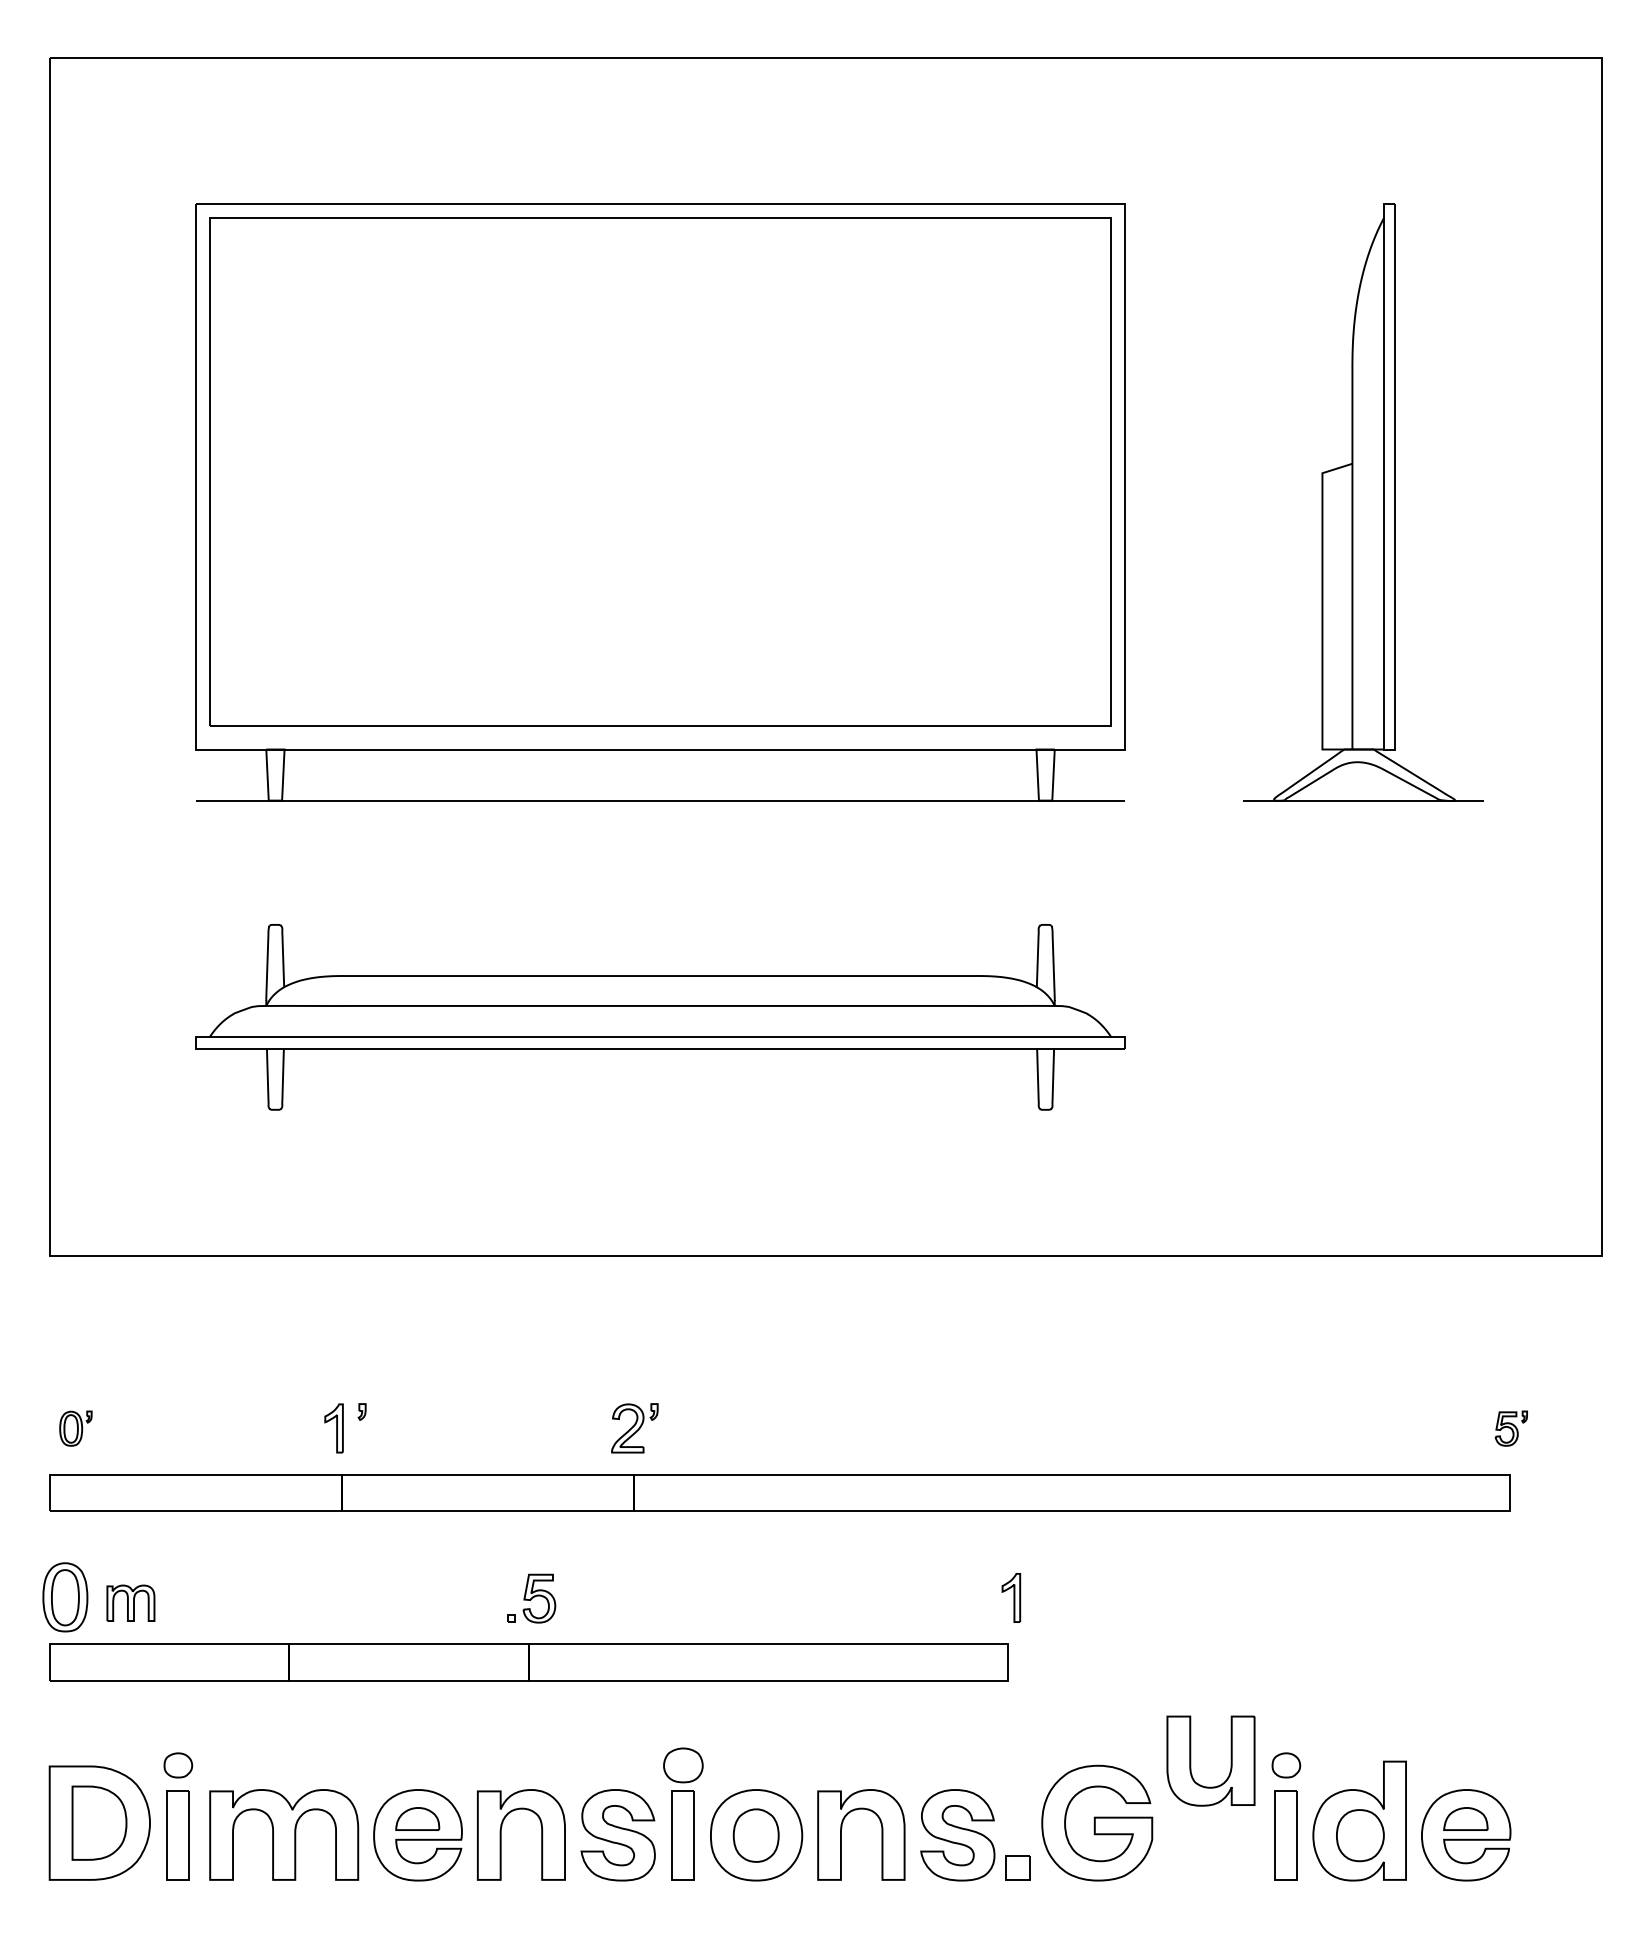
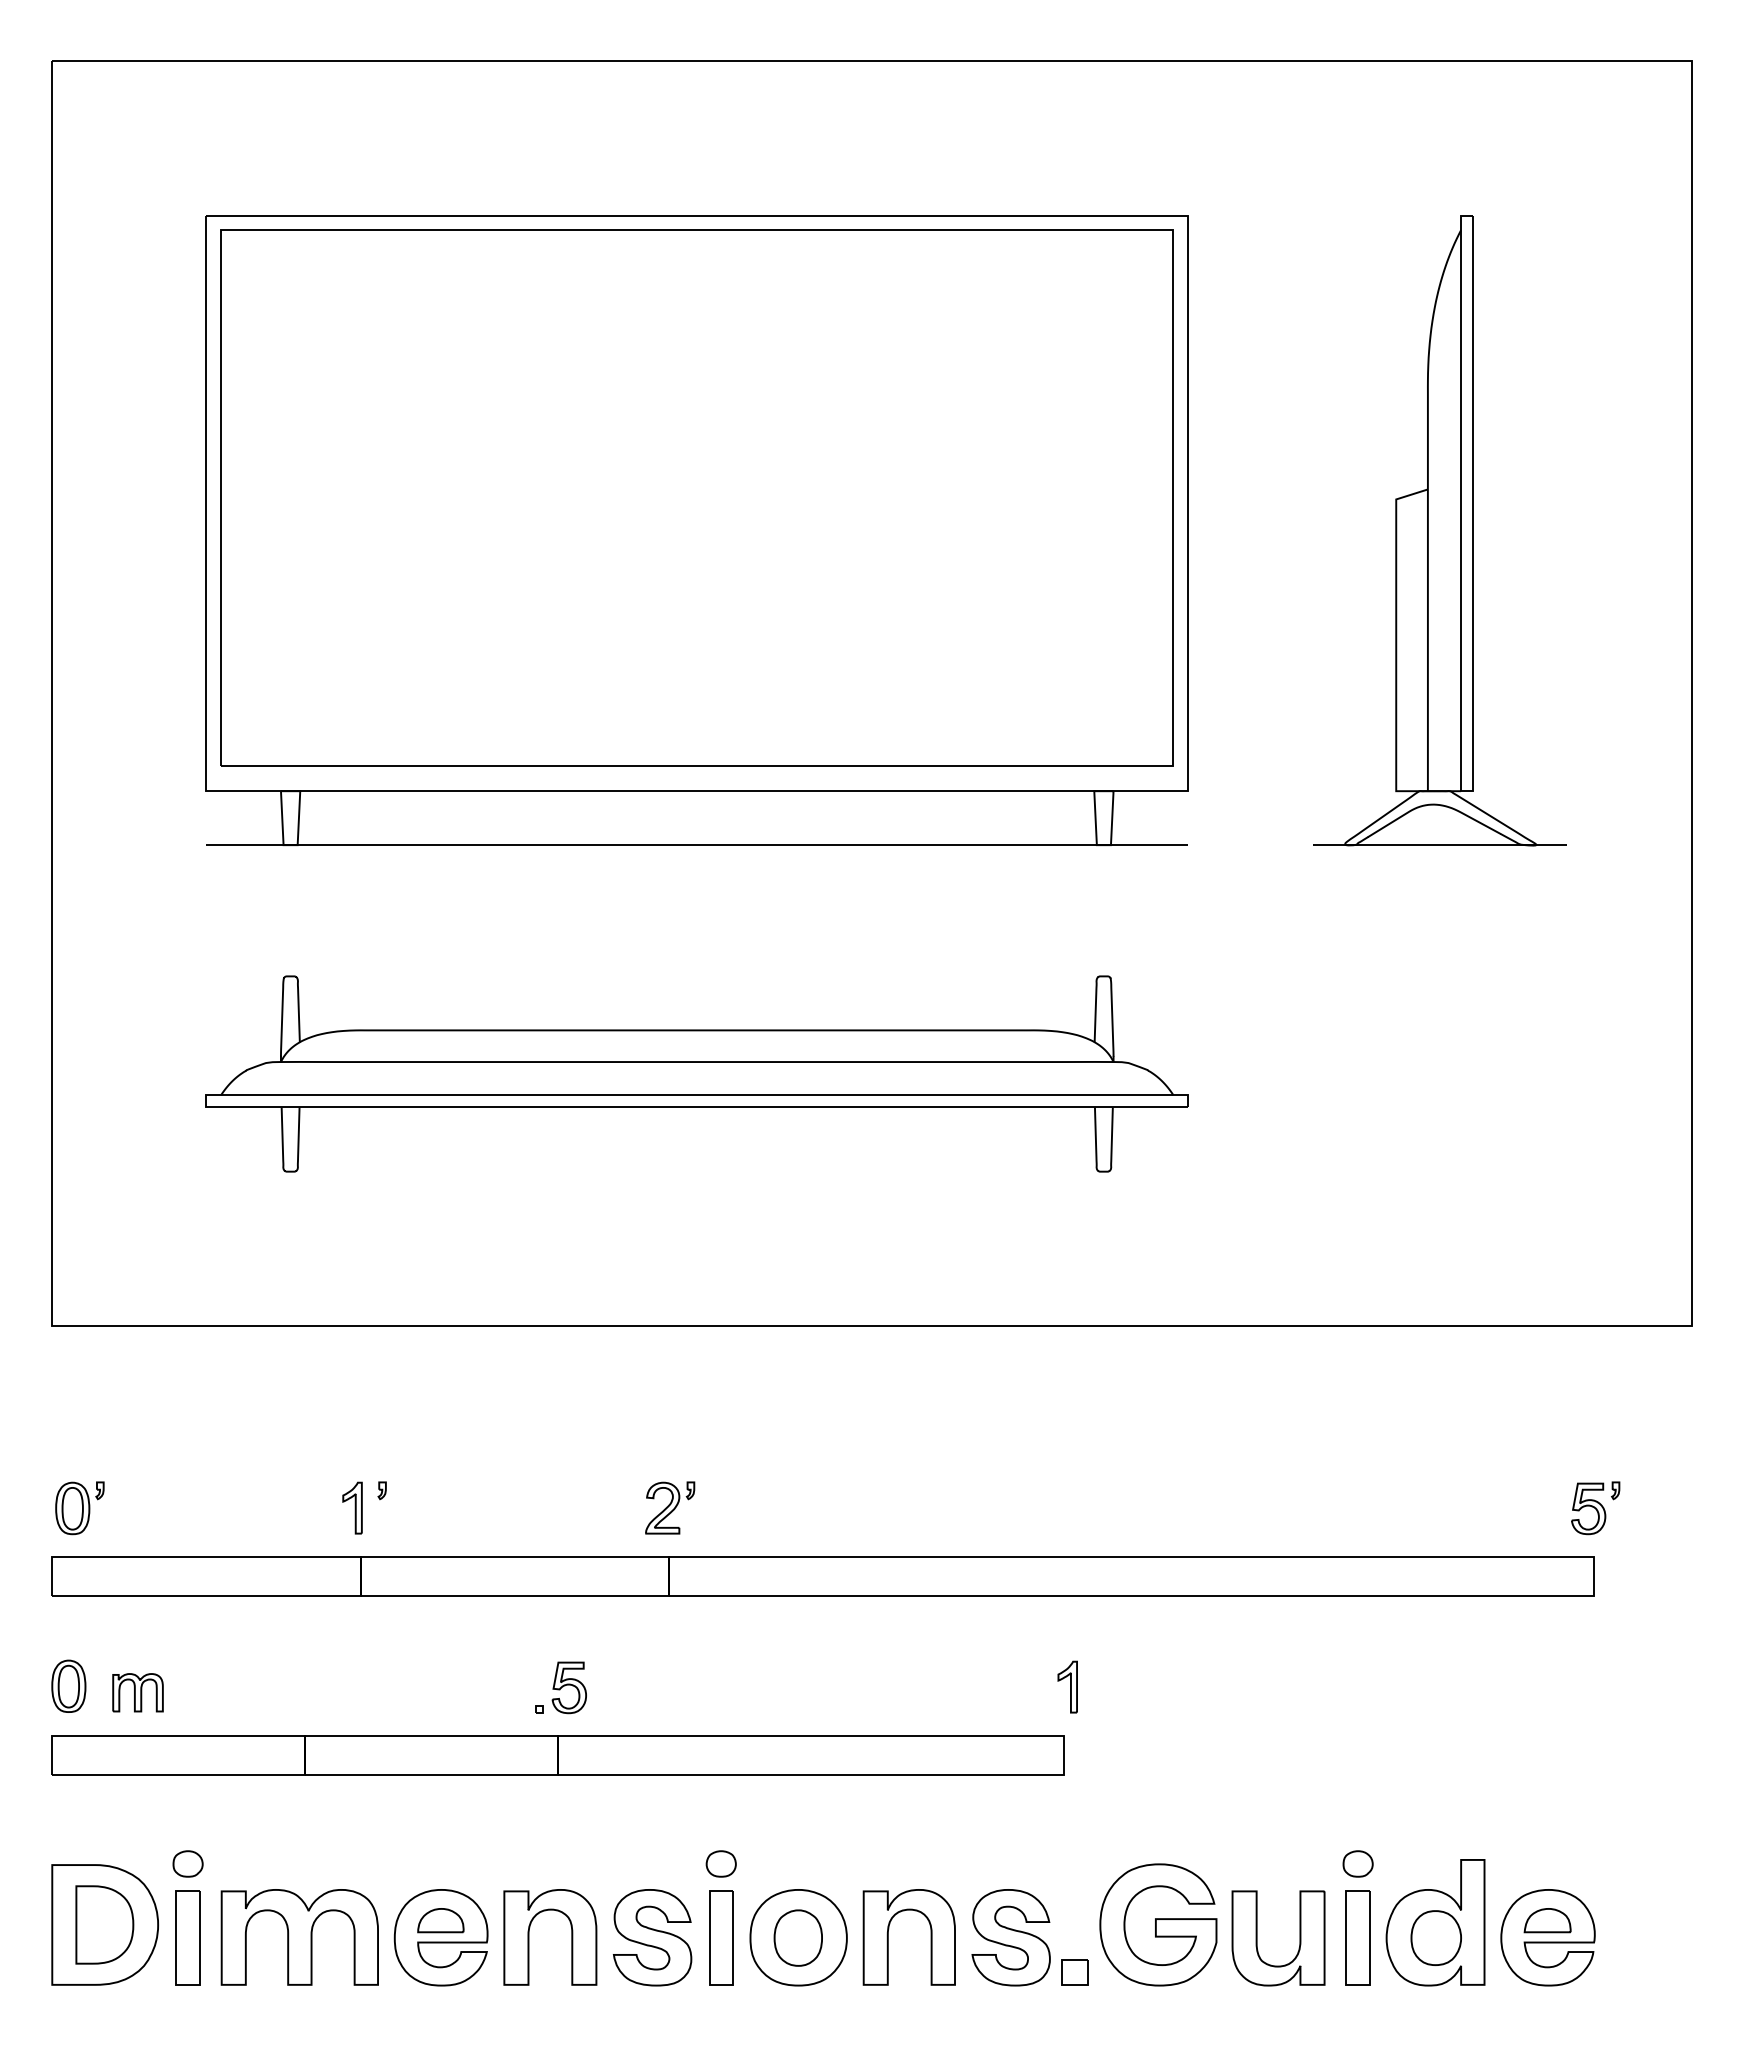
part: (75, 1428) -> (79, 1508), size x1.43
part: (1511, 1428) -> (1595, 1508), size x1.43
part: (65, 1596) -> (68, 1685), size x0.71
part: (1191, 1761) -> (1257, 1938), moved
part: (682, 1764) -> (720, 1863), size x0.71

